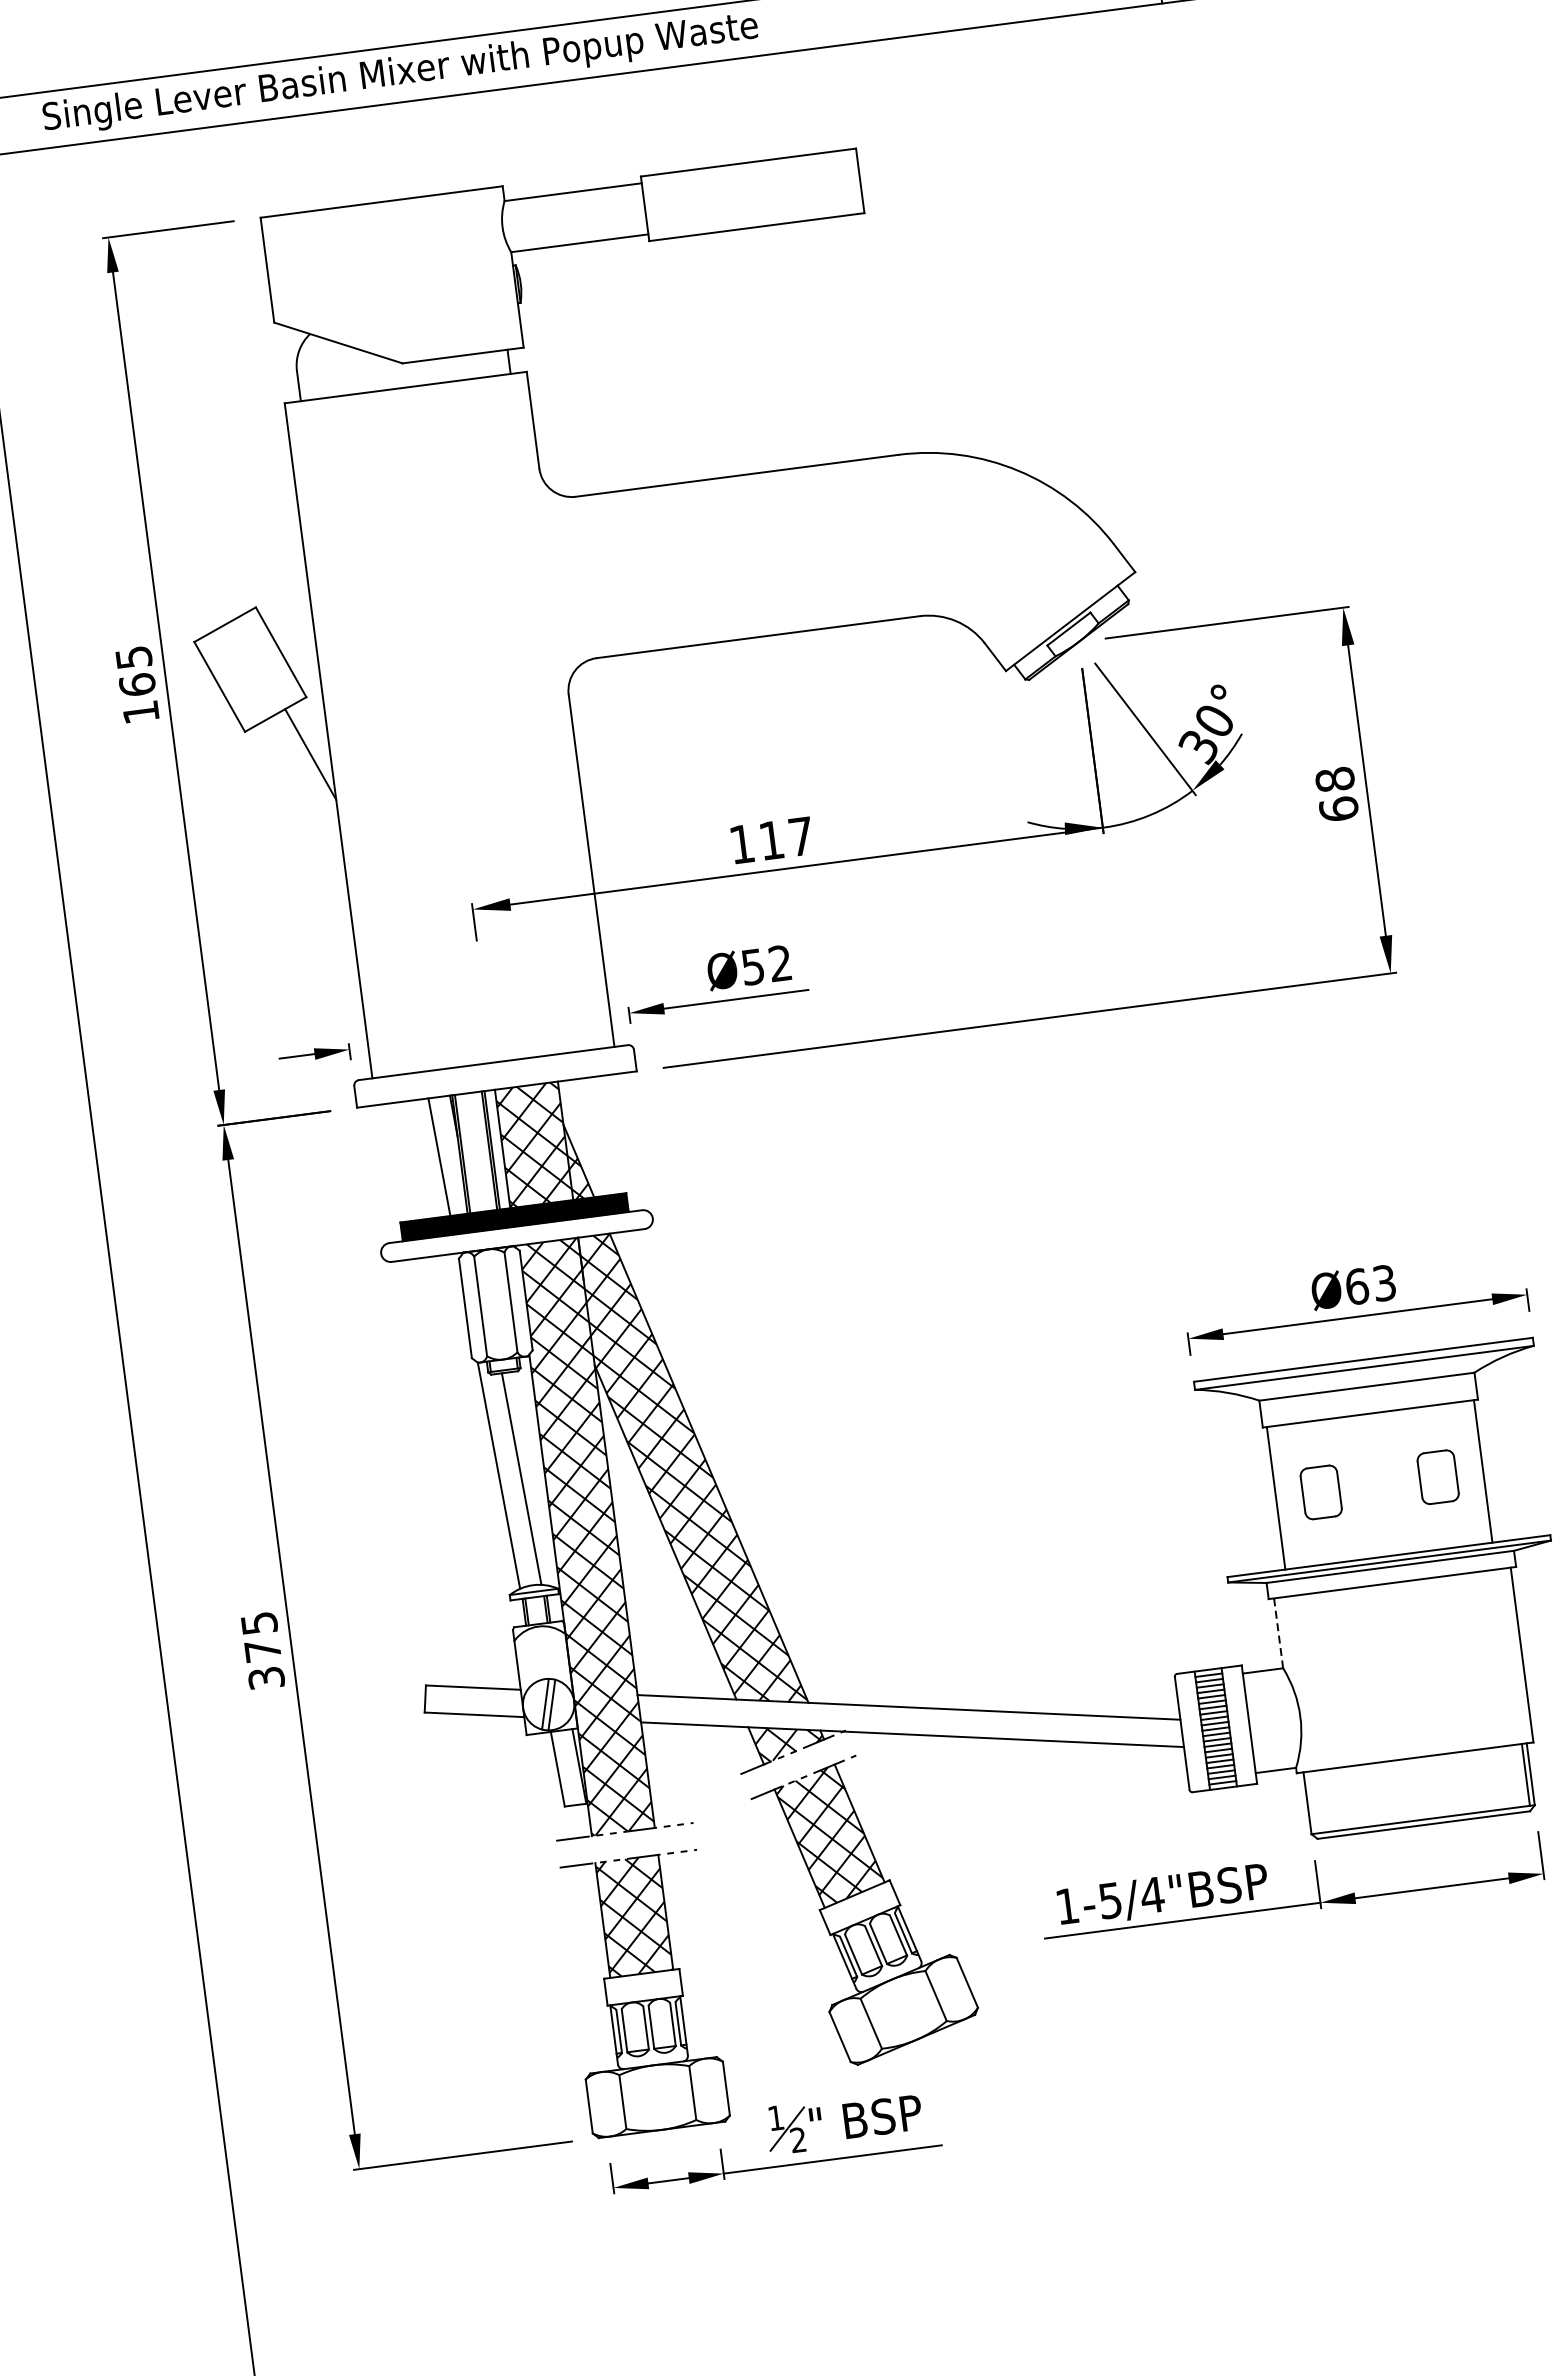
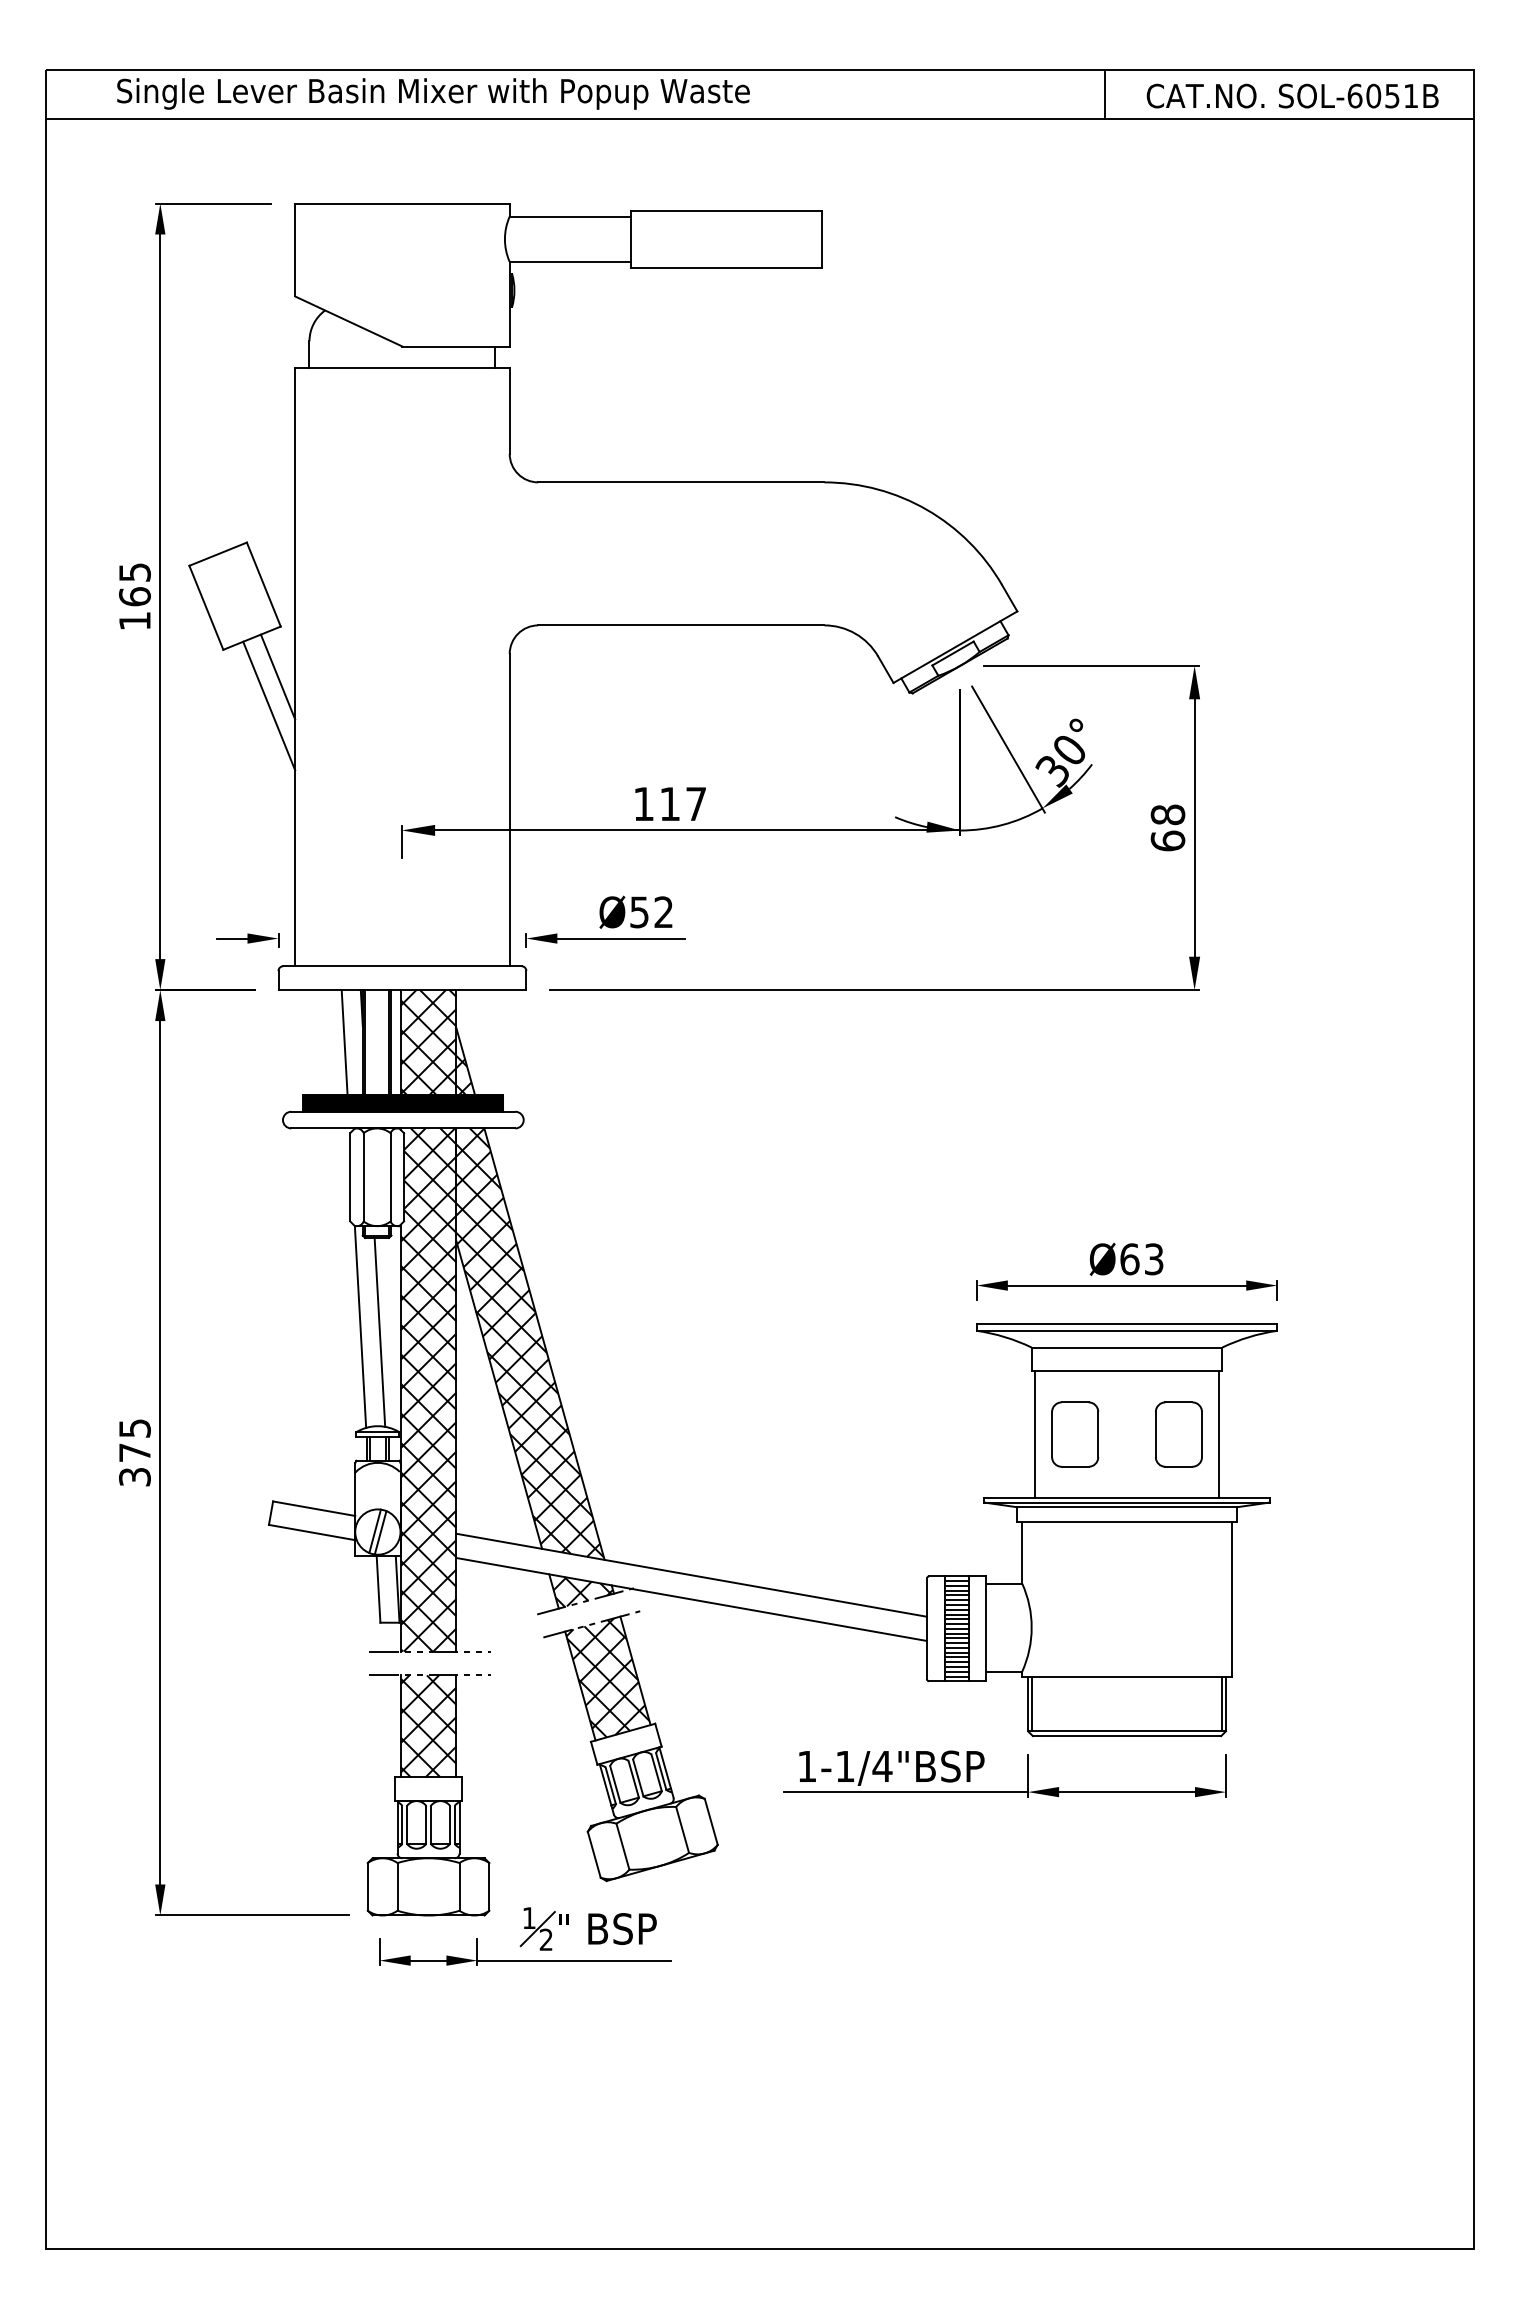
line: (305, 787) -> (269, 705), added
part: (1437, 1477) -> (1178, 1434), size x1.43
part: (1321, 1492) -> (1075, 1434), size x1.43
line: (1278, 1633) -> (1022, 1552), dashed -> solid
line: (1312, 1802) -> (1032, 1703), added
text: (1110, 1900) -> (845, 1766), 1-5/4"BSP -> 1-1/4"BSP

